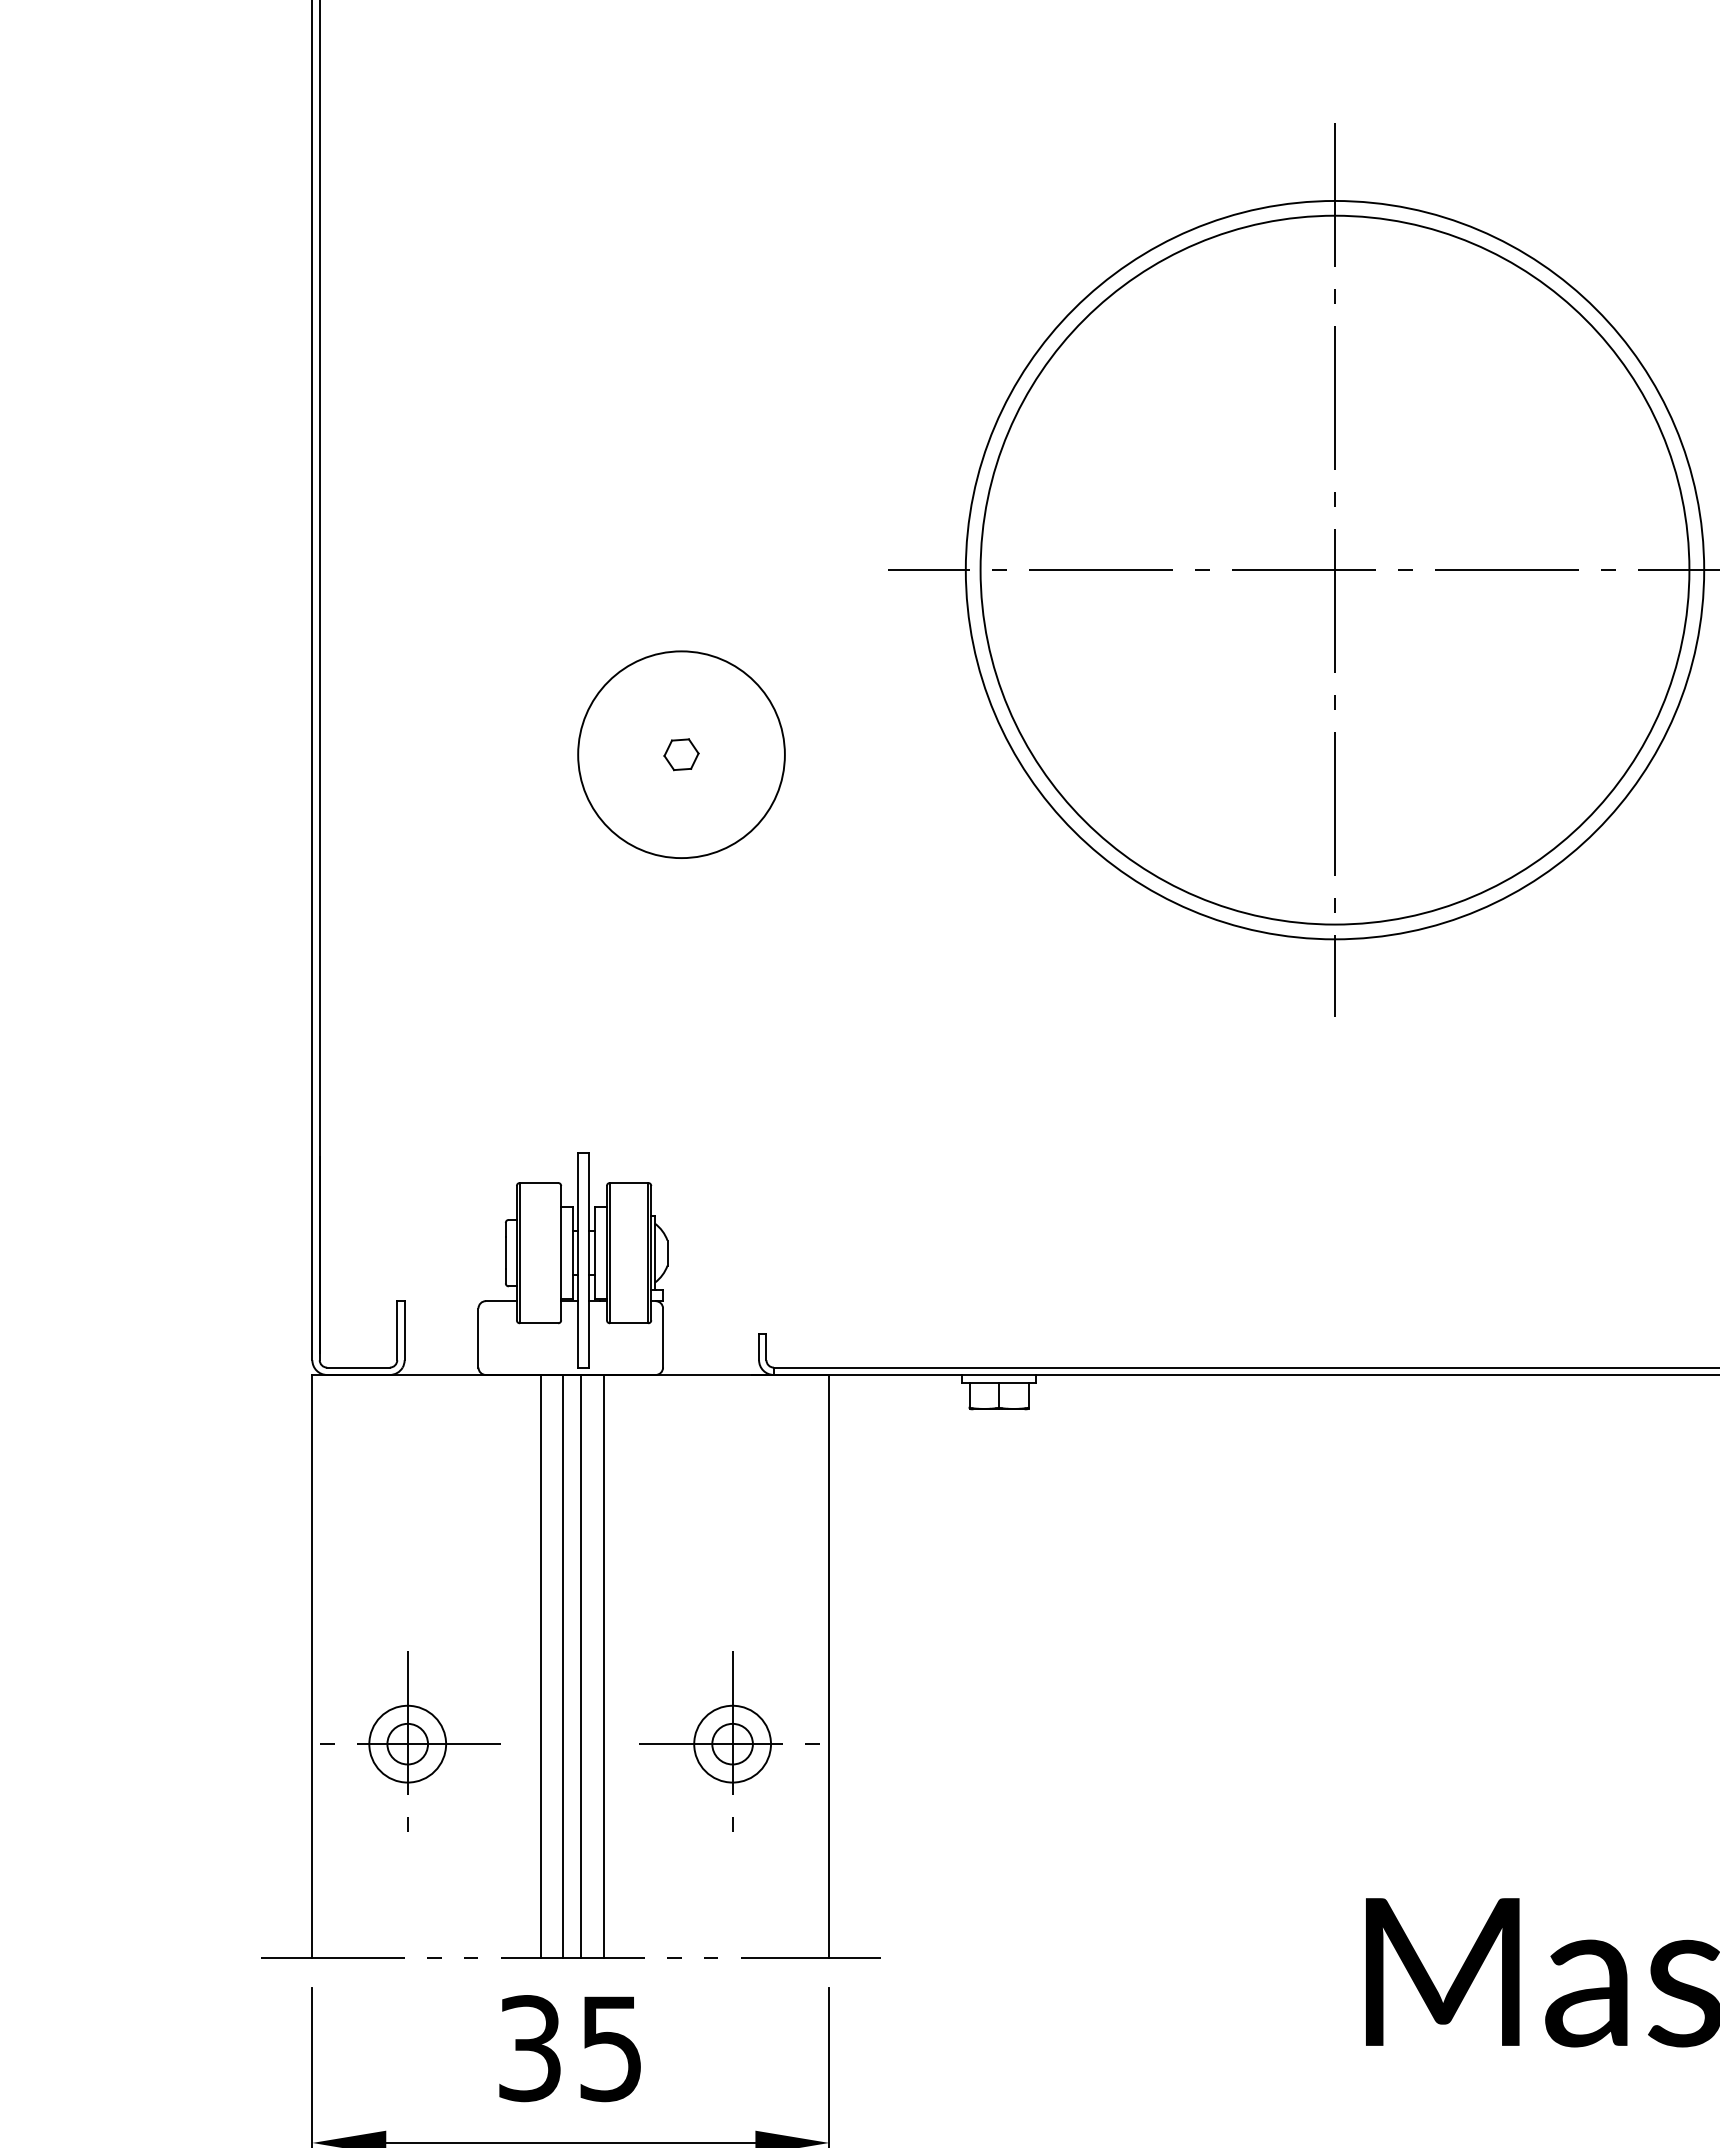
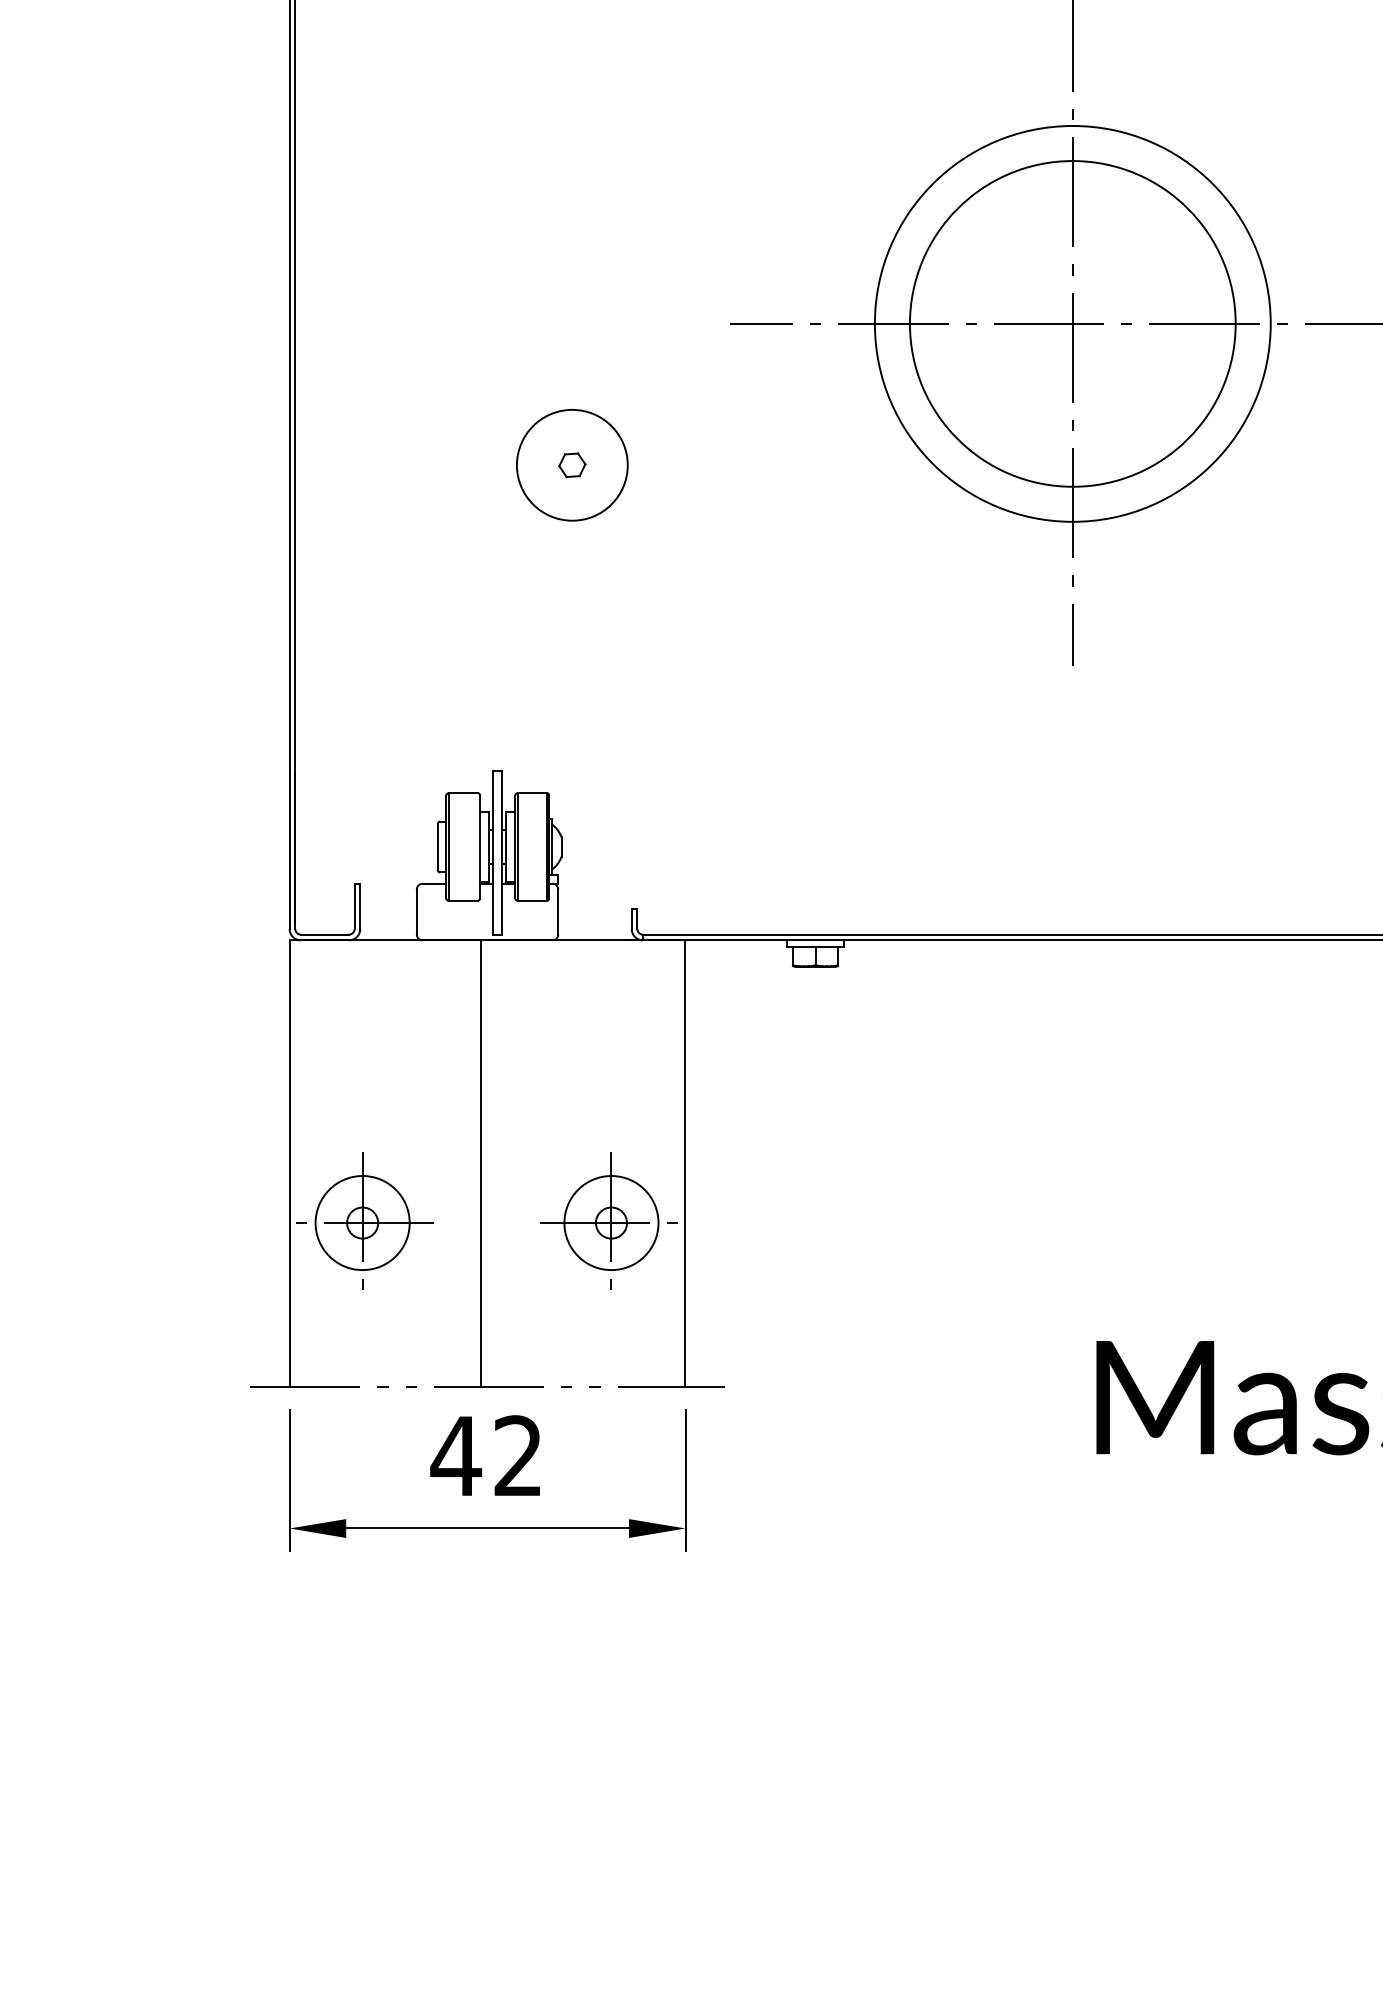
circle: (1334, 569) -> (1072, 323), size x0.6
circle: (1334, 569) -> (1072, 323), size x0.7
circle: (681, 755) -> (572, 465), size x0.7
line: (540, 1666) -> (464, 1163), removed
line: (581, 1666) -> (495, 1163), removed
line: (603, 1666) -> (512, 1163), removed
circle: (407, 1743) -> (362, 1222), size x1.6
circle: (732, 1743) -> (611, 1222), size x1.6
text: (568, 2048) -> (485, 1456), 35 -> 42

